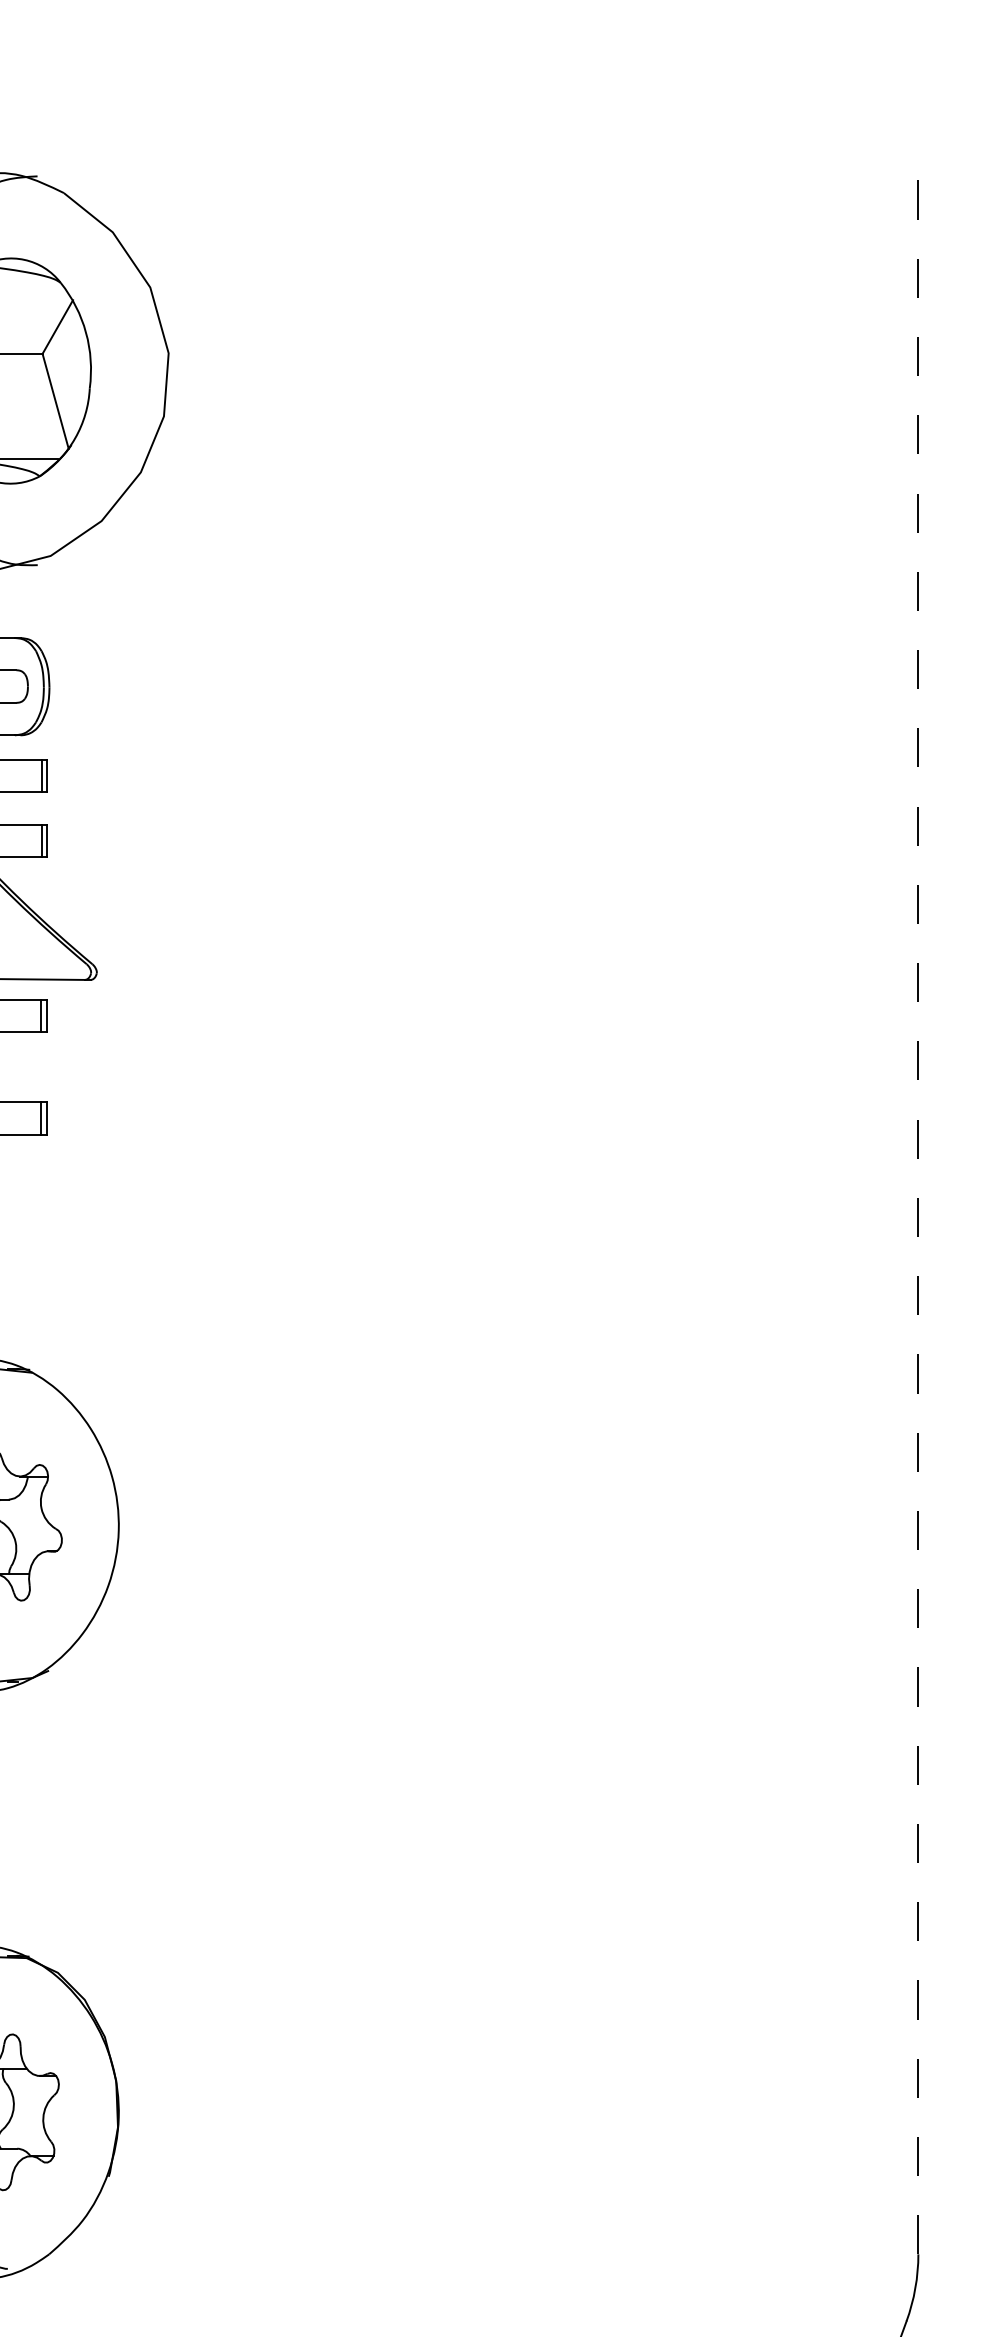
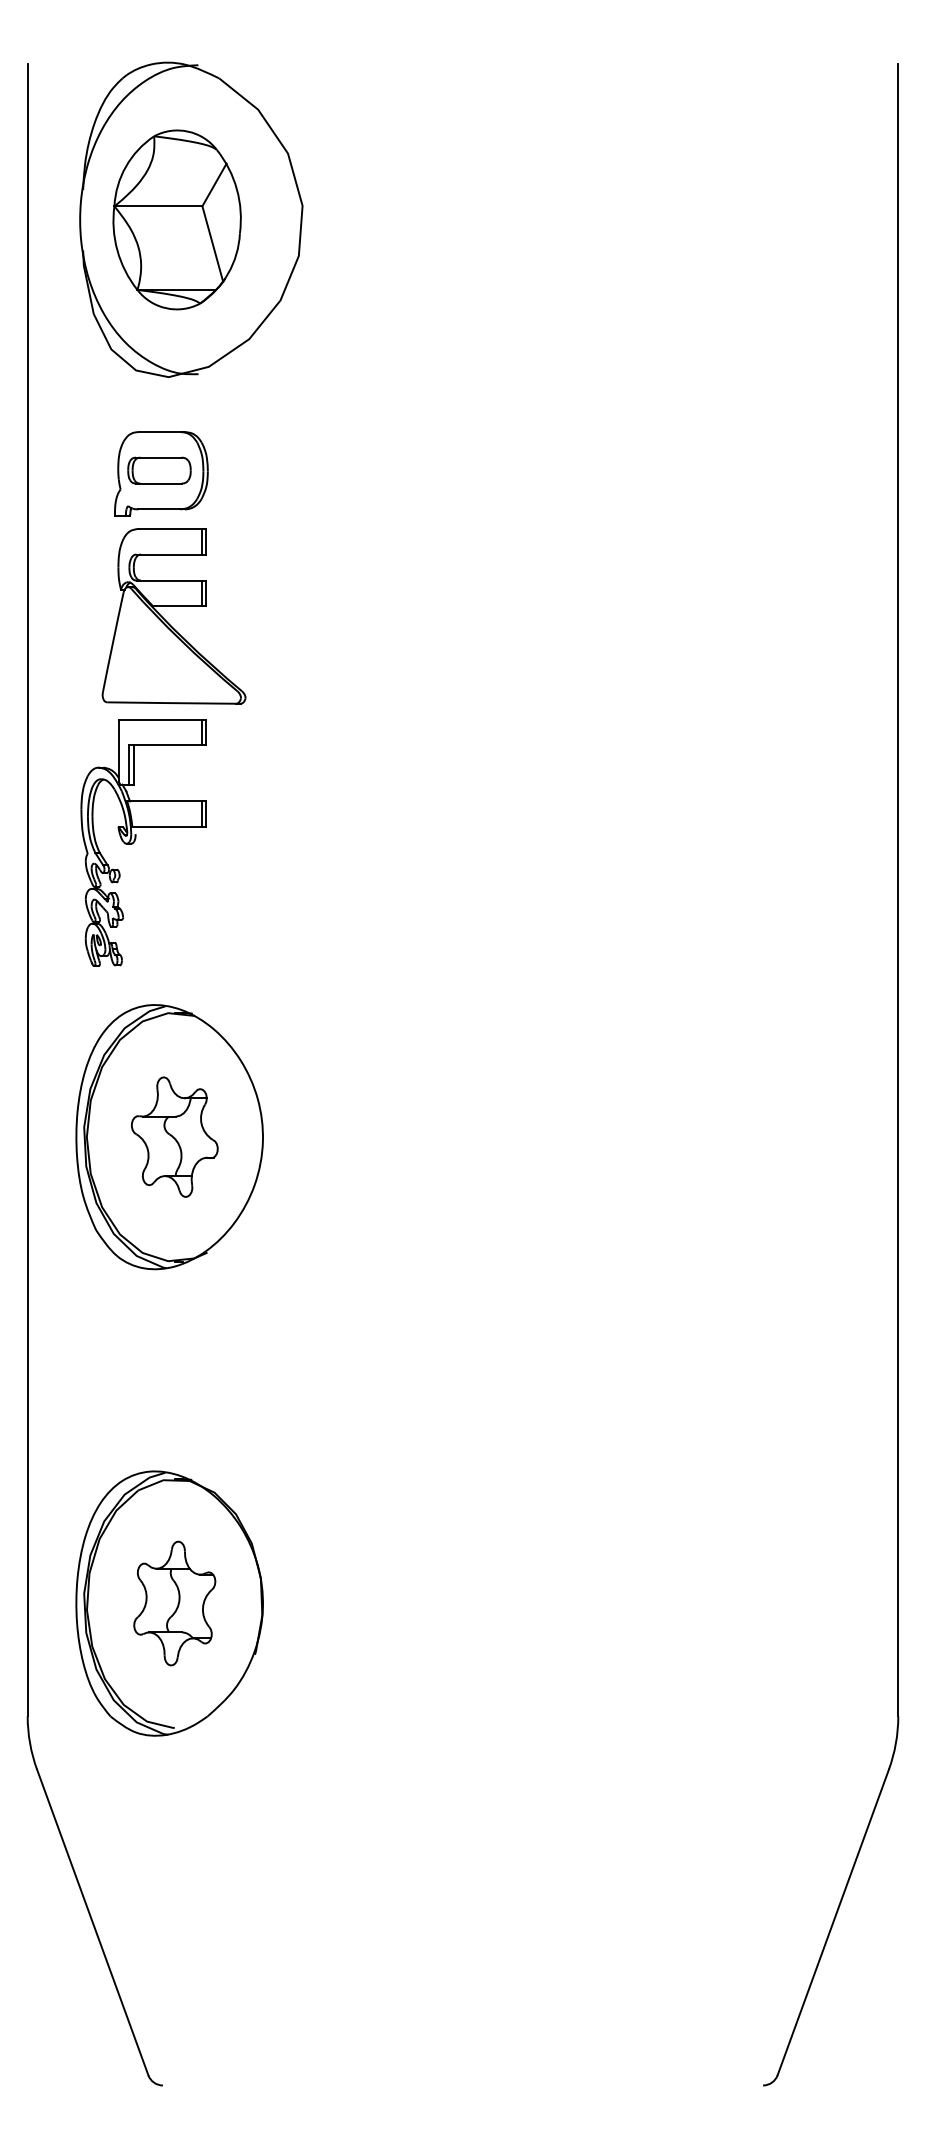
line: (918, 1214) -> (898, 890), dashed -> solid

